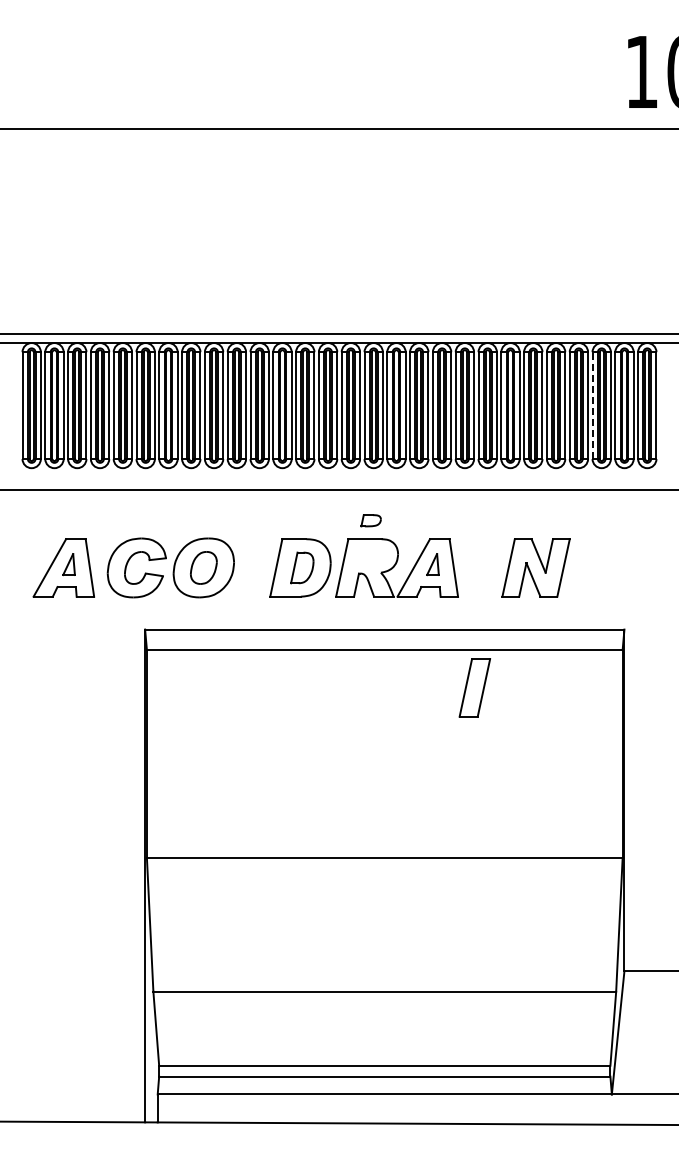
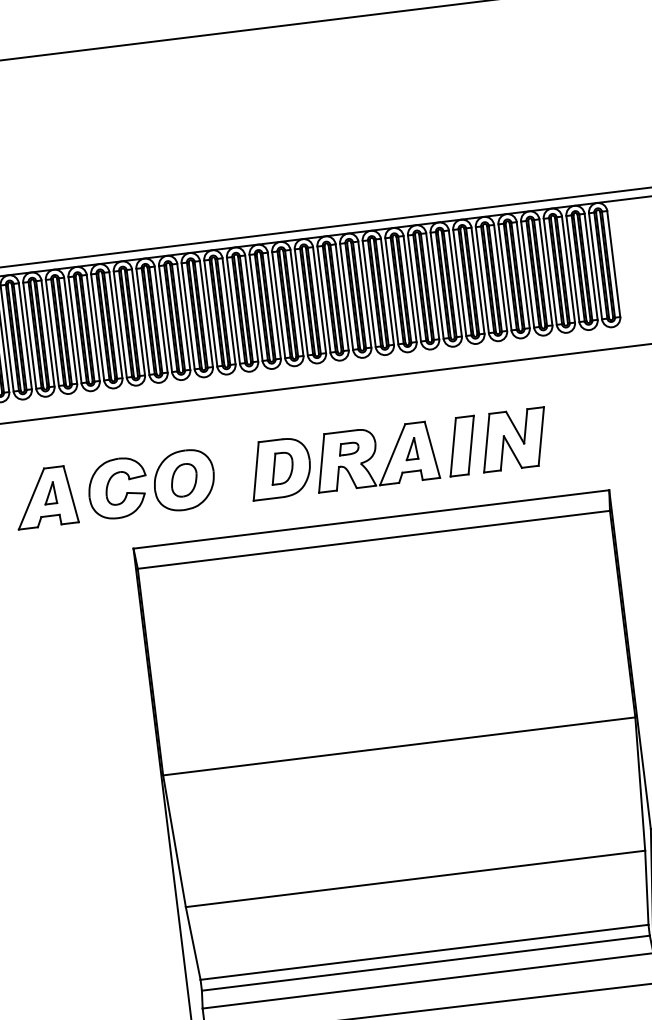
line: (592, 405) -> (550, 271), dashed -> solid
part: (370, 520) -> (348, 448), moved
part: (474, 687) -> (461, 445), moved

